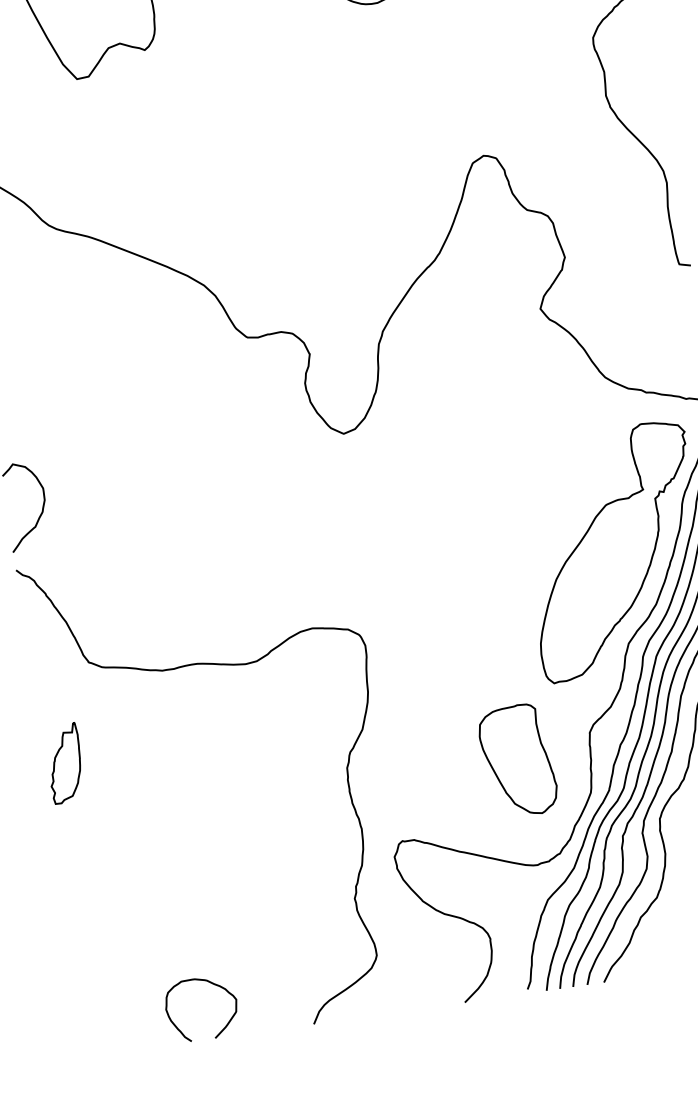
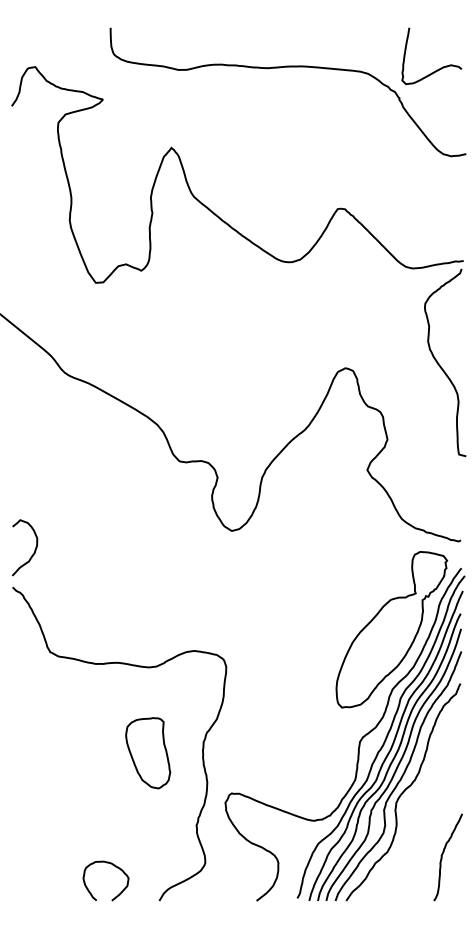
part: (518, 761) -> (148, 753), moved
part: (64, 763) -> (25, 713), removed
curve: (213, 985) -> (115, 867), moved

